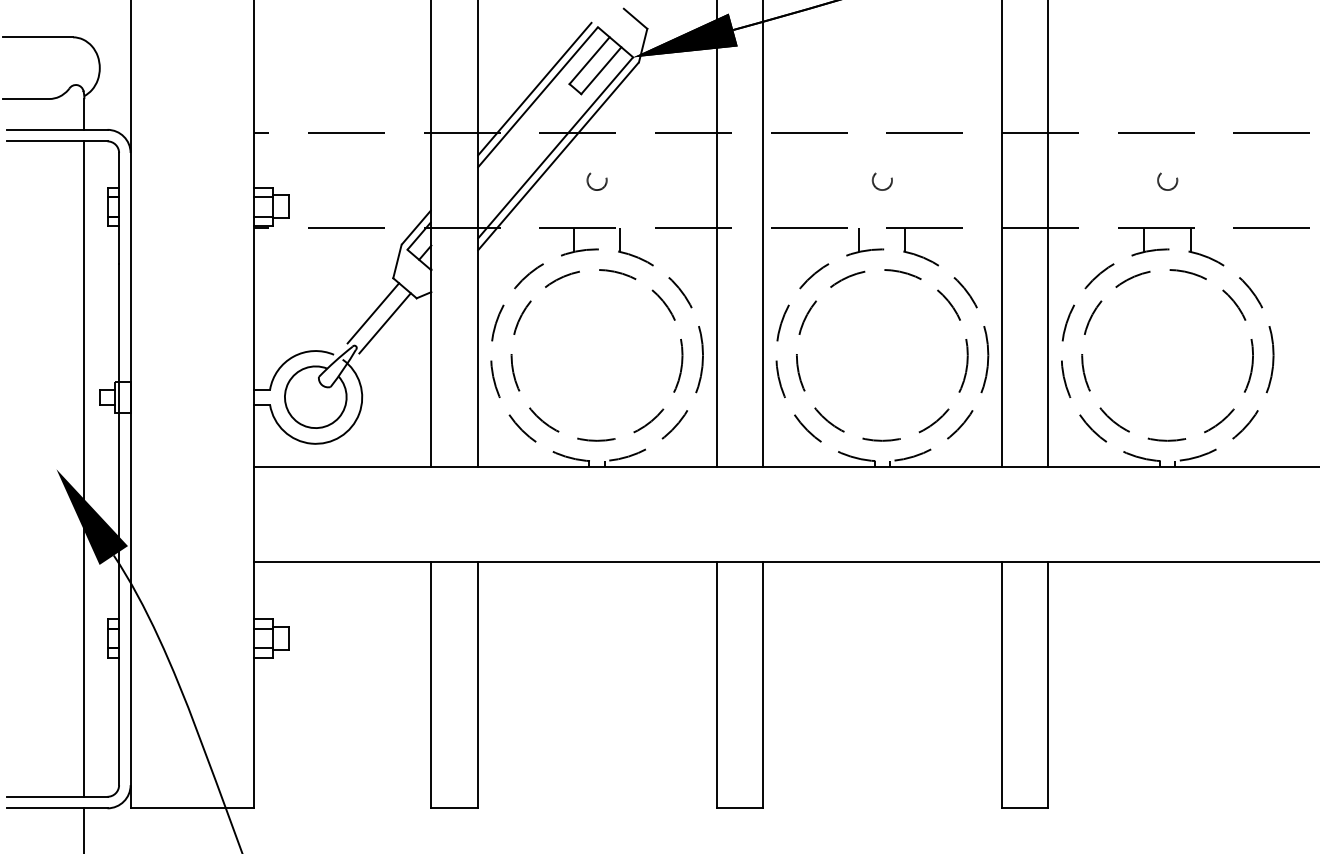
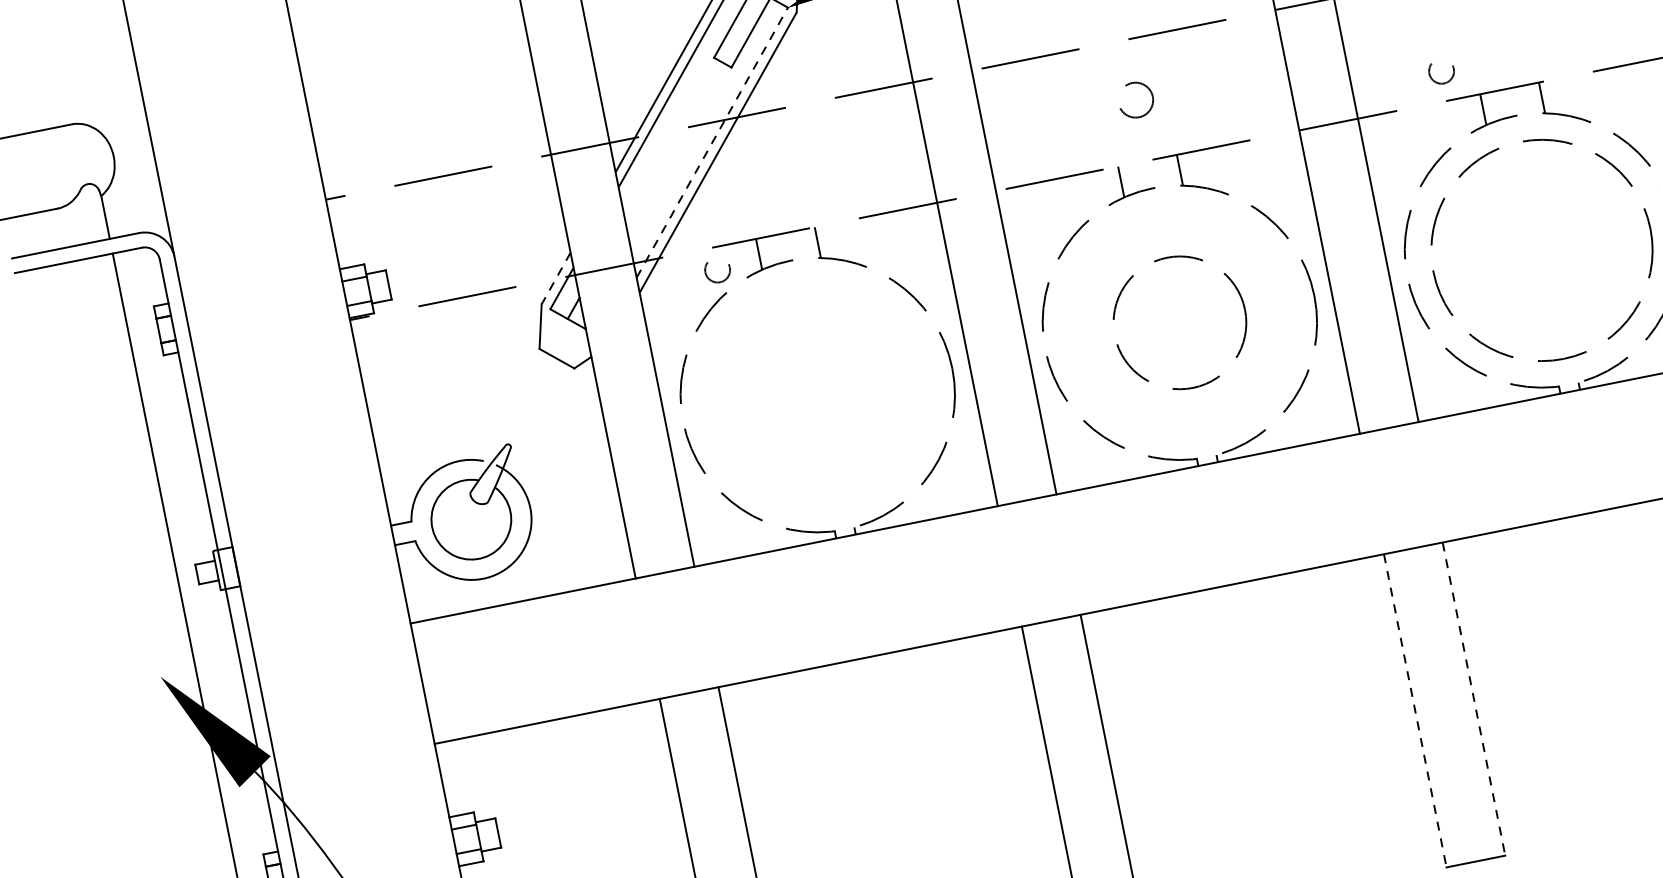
line: (555, 148) -> (712, 143), solid -> dashed
circle: (596, 181) -> (717, 271), moved
circle: (881, 181) -> (1134, 102), size x1.4
circle: (1167, 181) -> (1441, 72), moved
line: (416, 227) -> (556, 278), solid -> dashed
line: (373, 313) -> (523, 398), removed
line: (384, 323) -> (539, 408), removed
circle: (596, 355) -> (817, 395), removed
circle: (882, 355) -> (1180, 322), size x0.6
line: (1001, 685) -> (1414, 711), solid -> dashed
line: (1048, 685) -> (1474, 699), solid -> dashed

